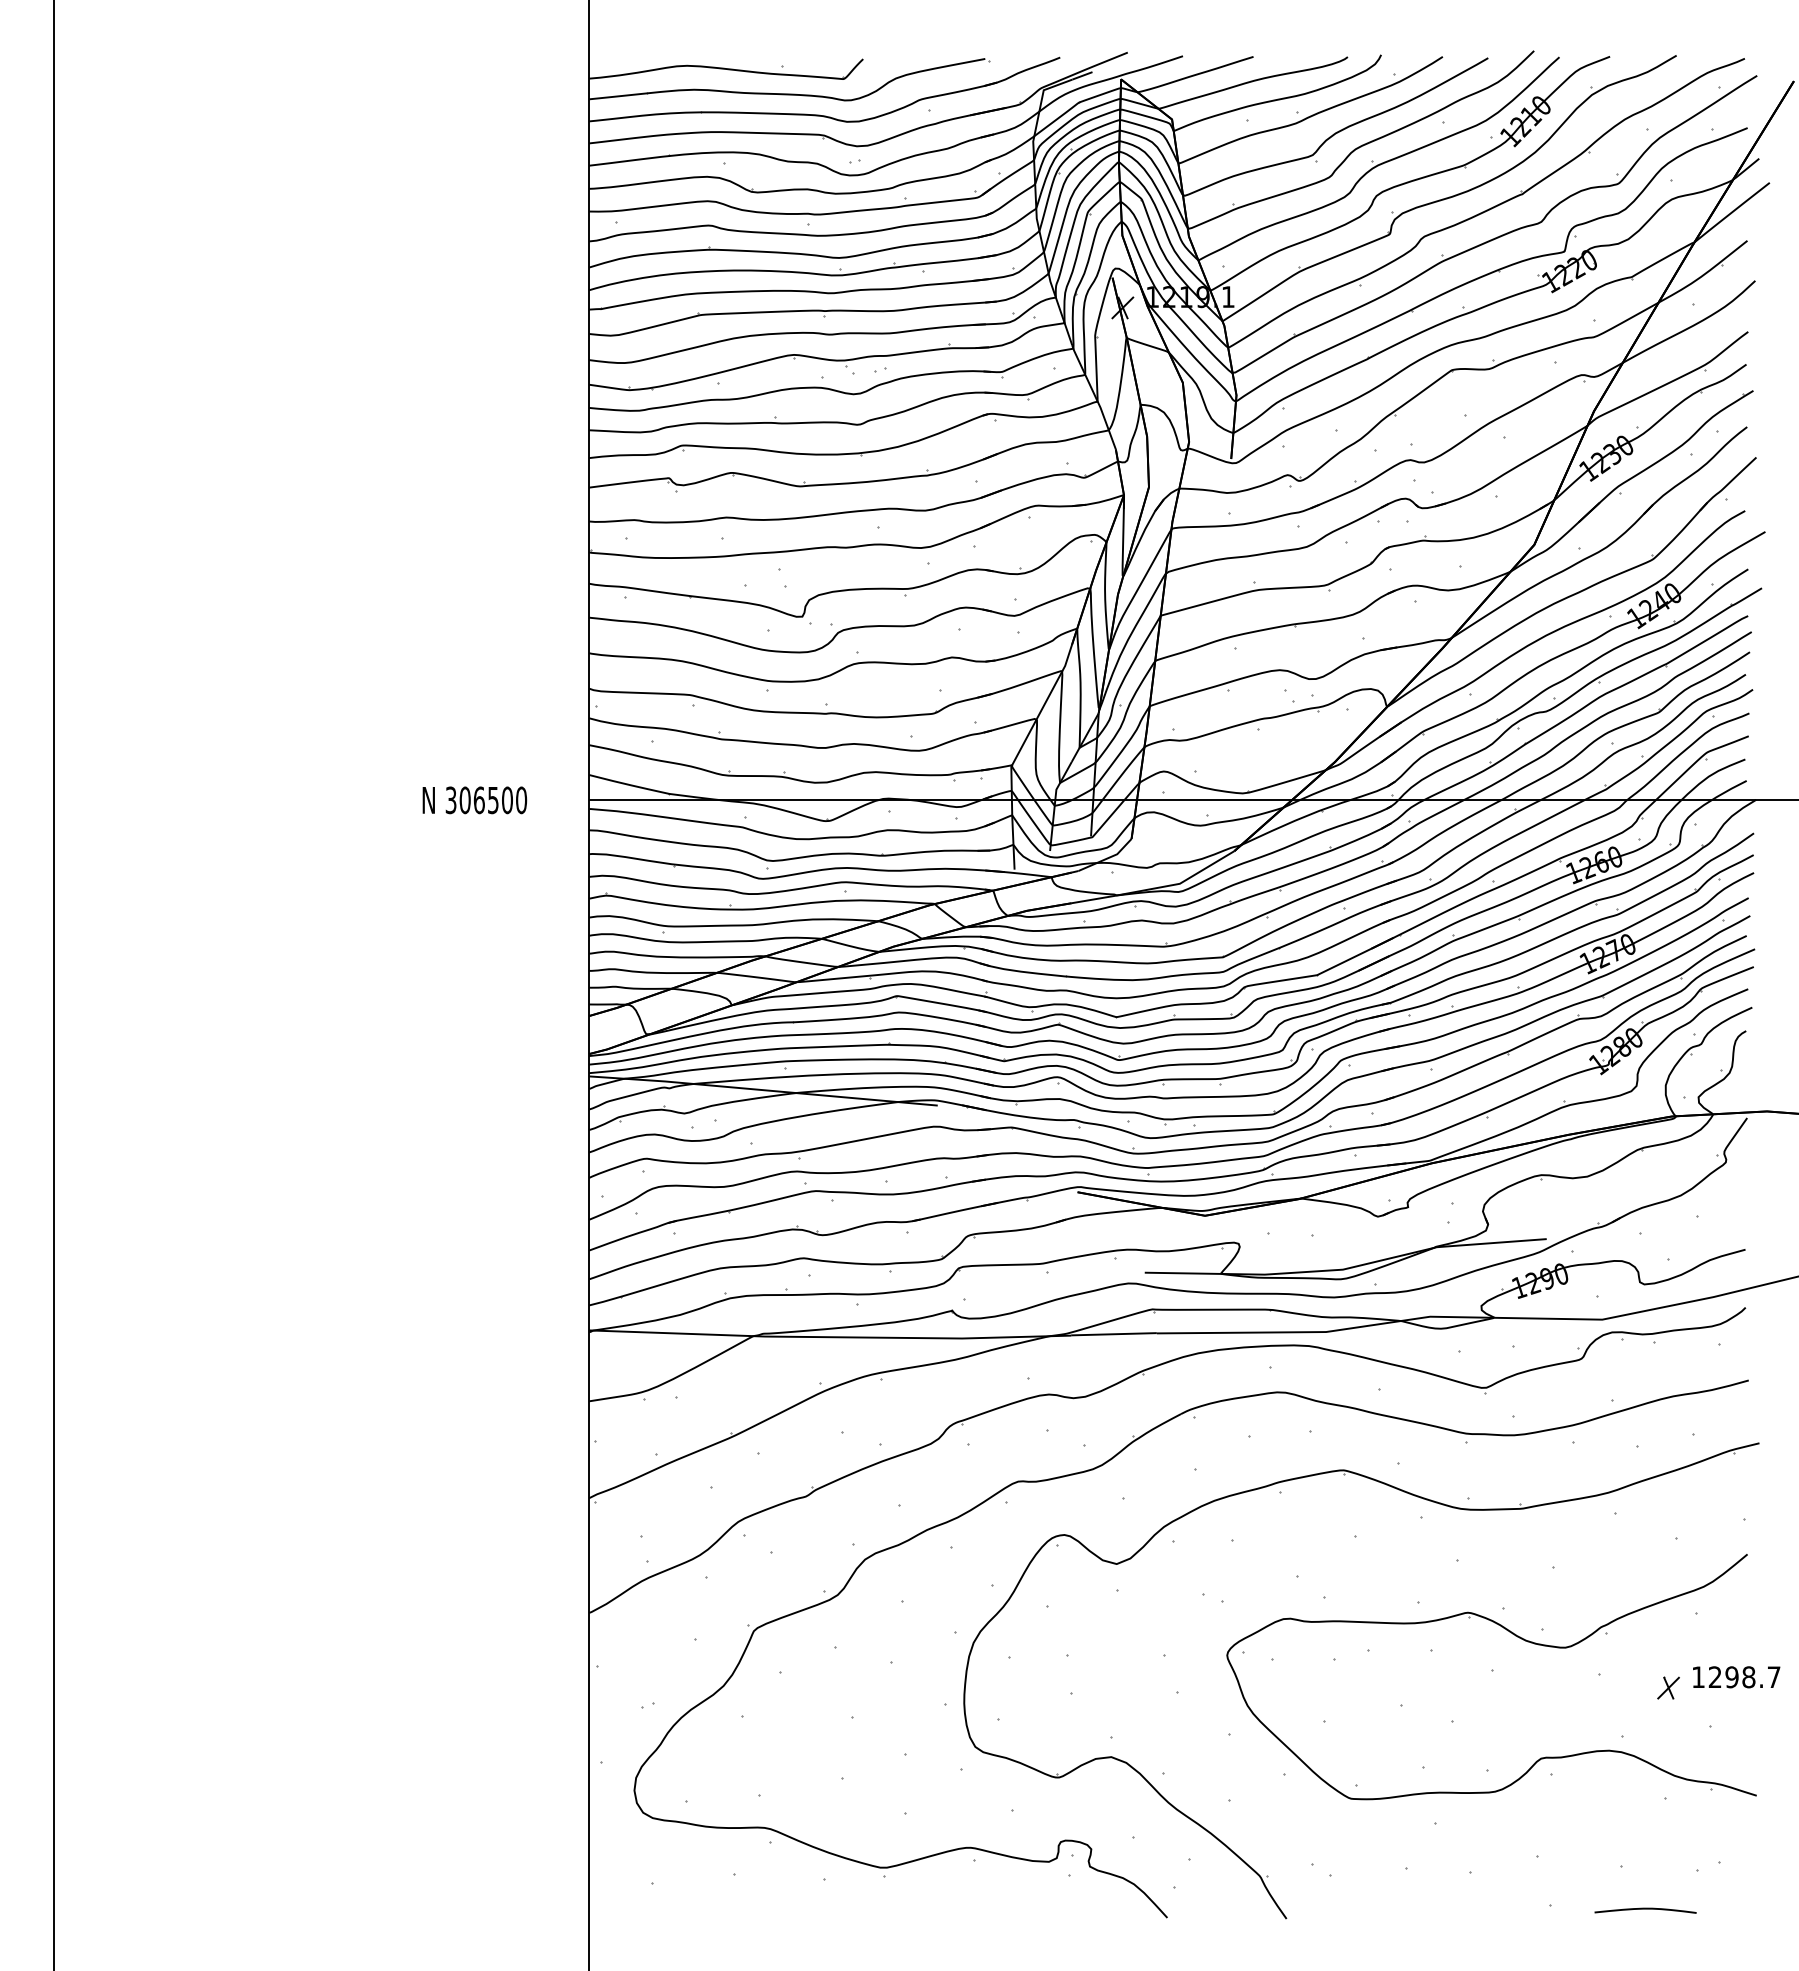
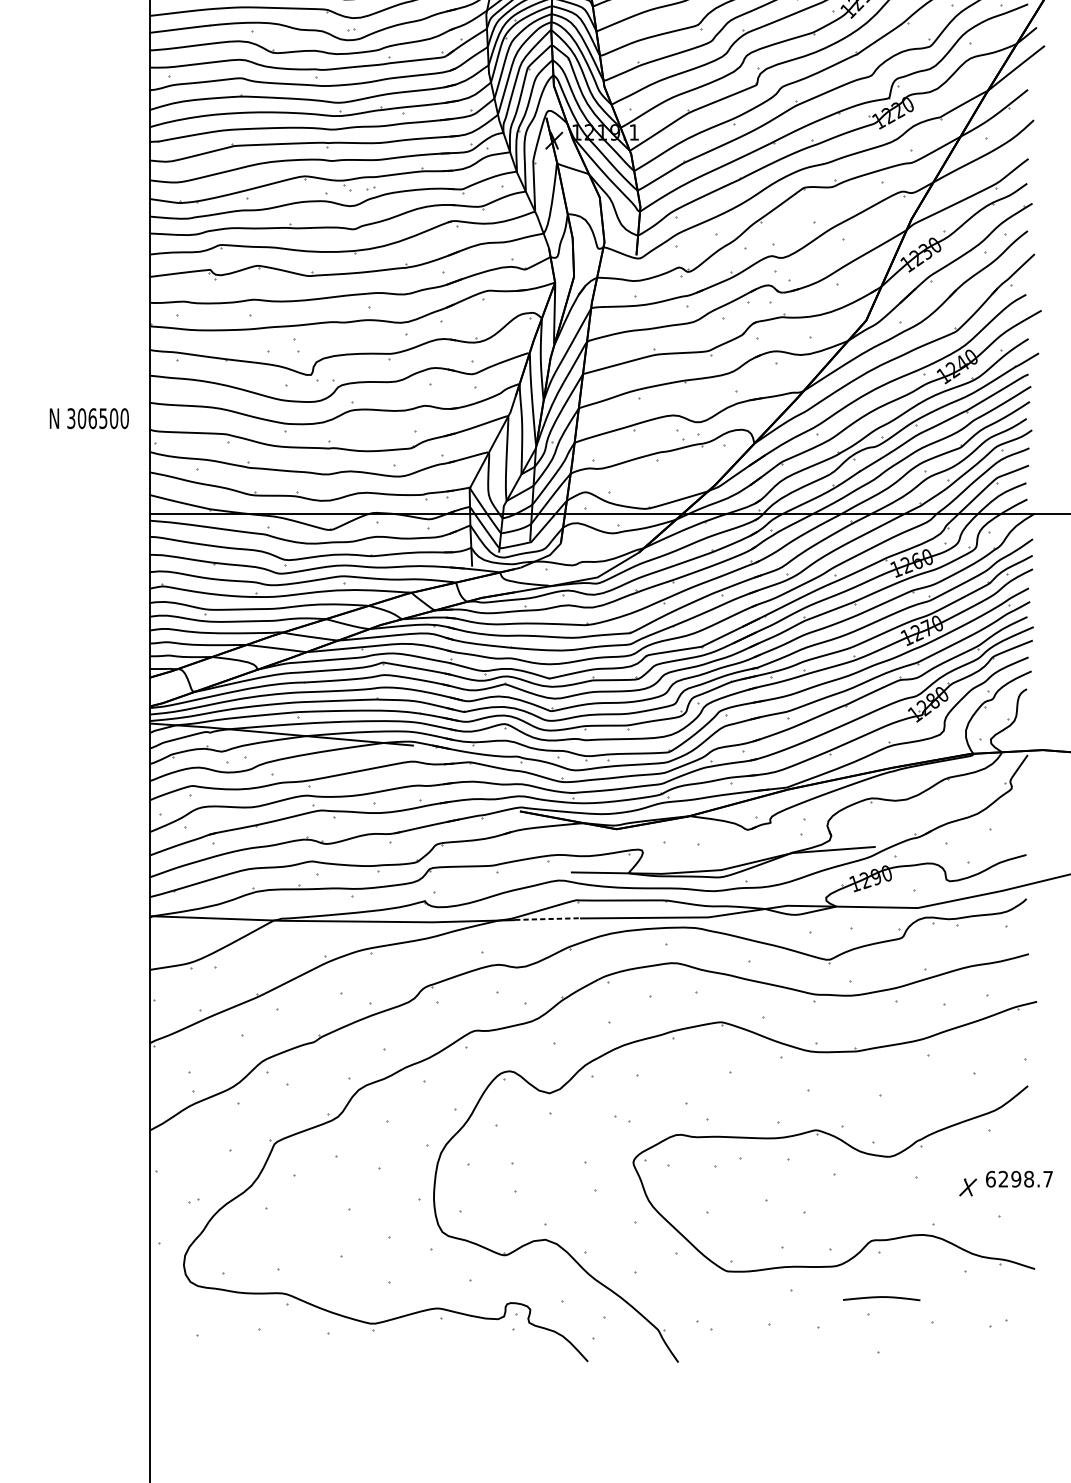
text: (474, 800) -> (89, 418), moved
line: (1113, 1334) -> (547, 919), solid -> dashed
text: (1698, 1677) -> (990, 1179), 1298.7 -> 6298.7
curve: (1645, 1909) -> (881, 1297), moved

